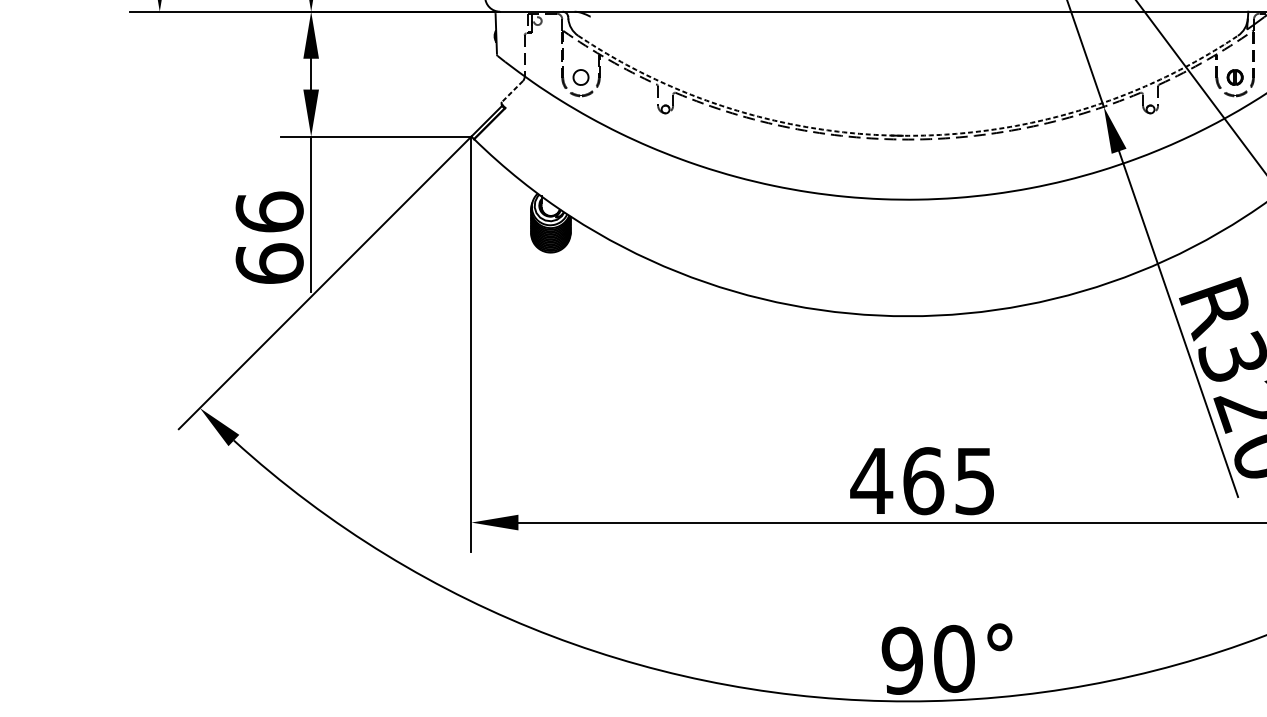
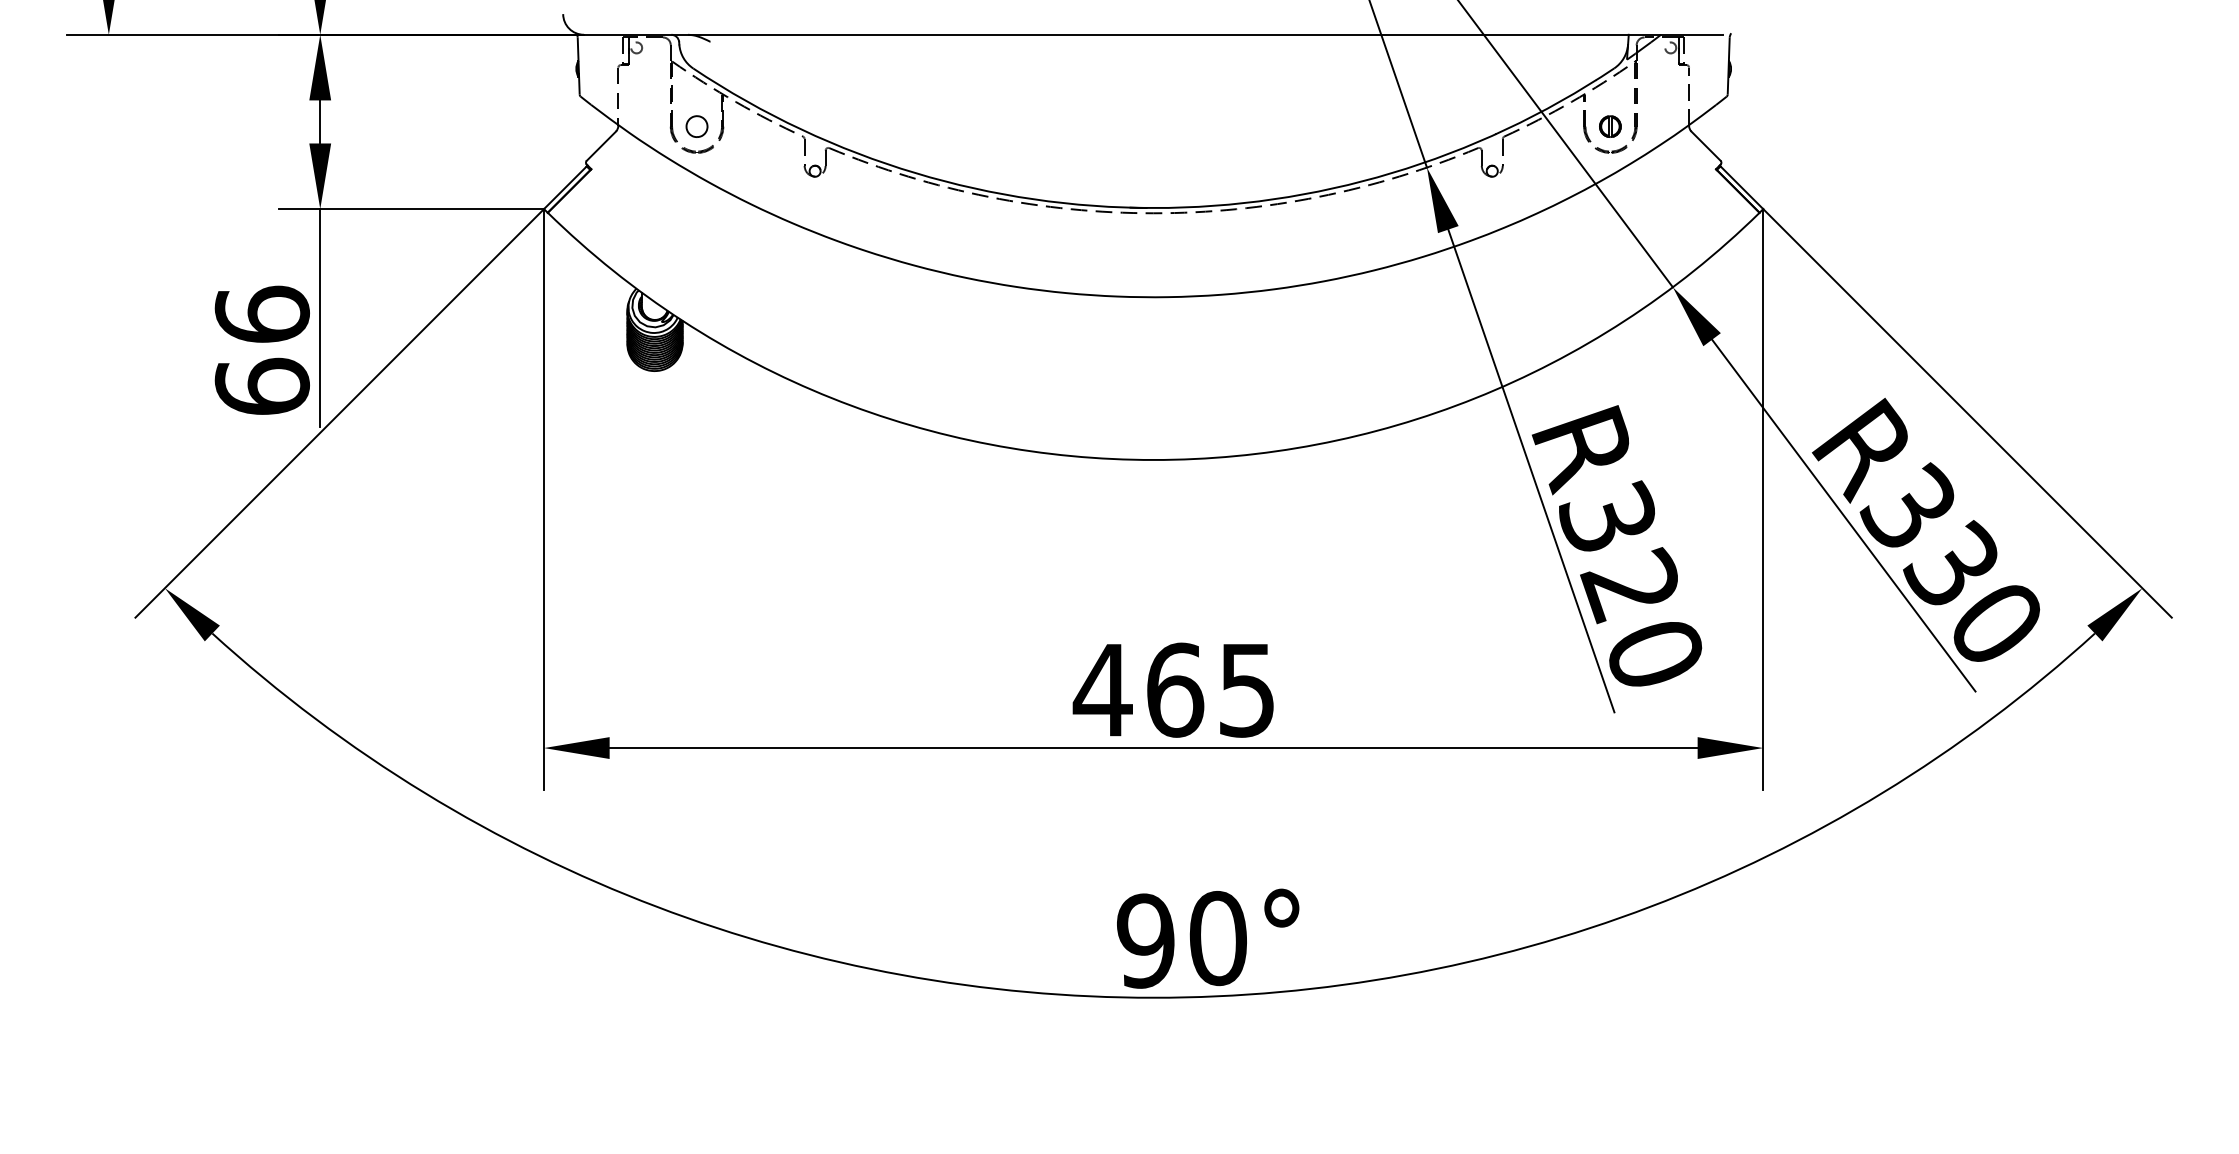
line: (512, 91) -> (601, 146), dashed -> solid
arc: (907, 136) -> (1153, 208), dashed -> solid

